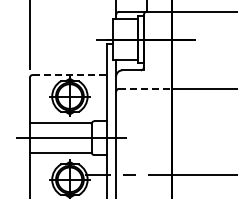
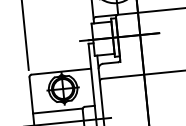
line: (69, 74) -> (61, 71), dashed -> solid
line: (145, 88) -> (123, 76), dashed -> solid

